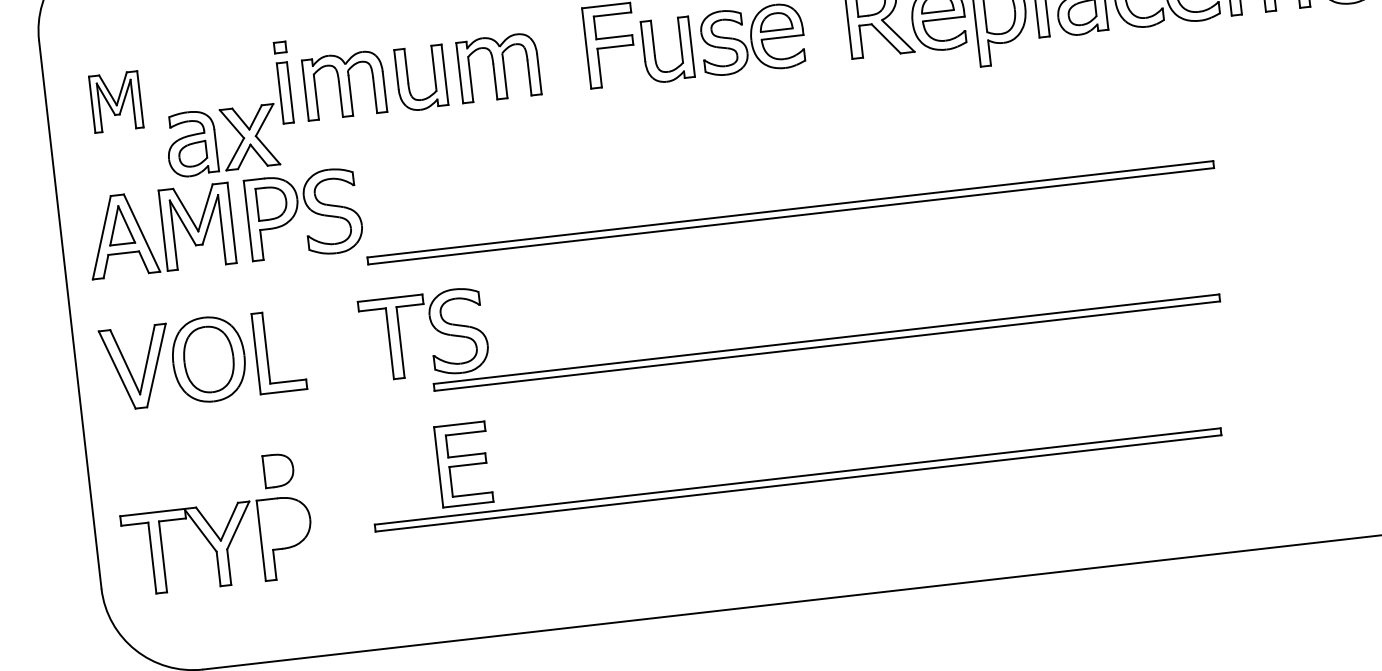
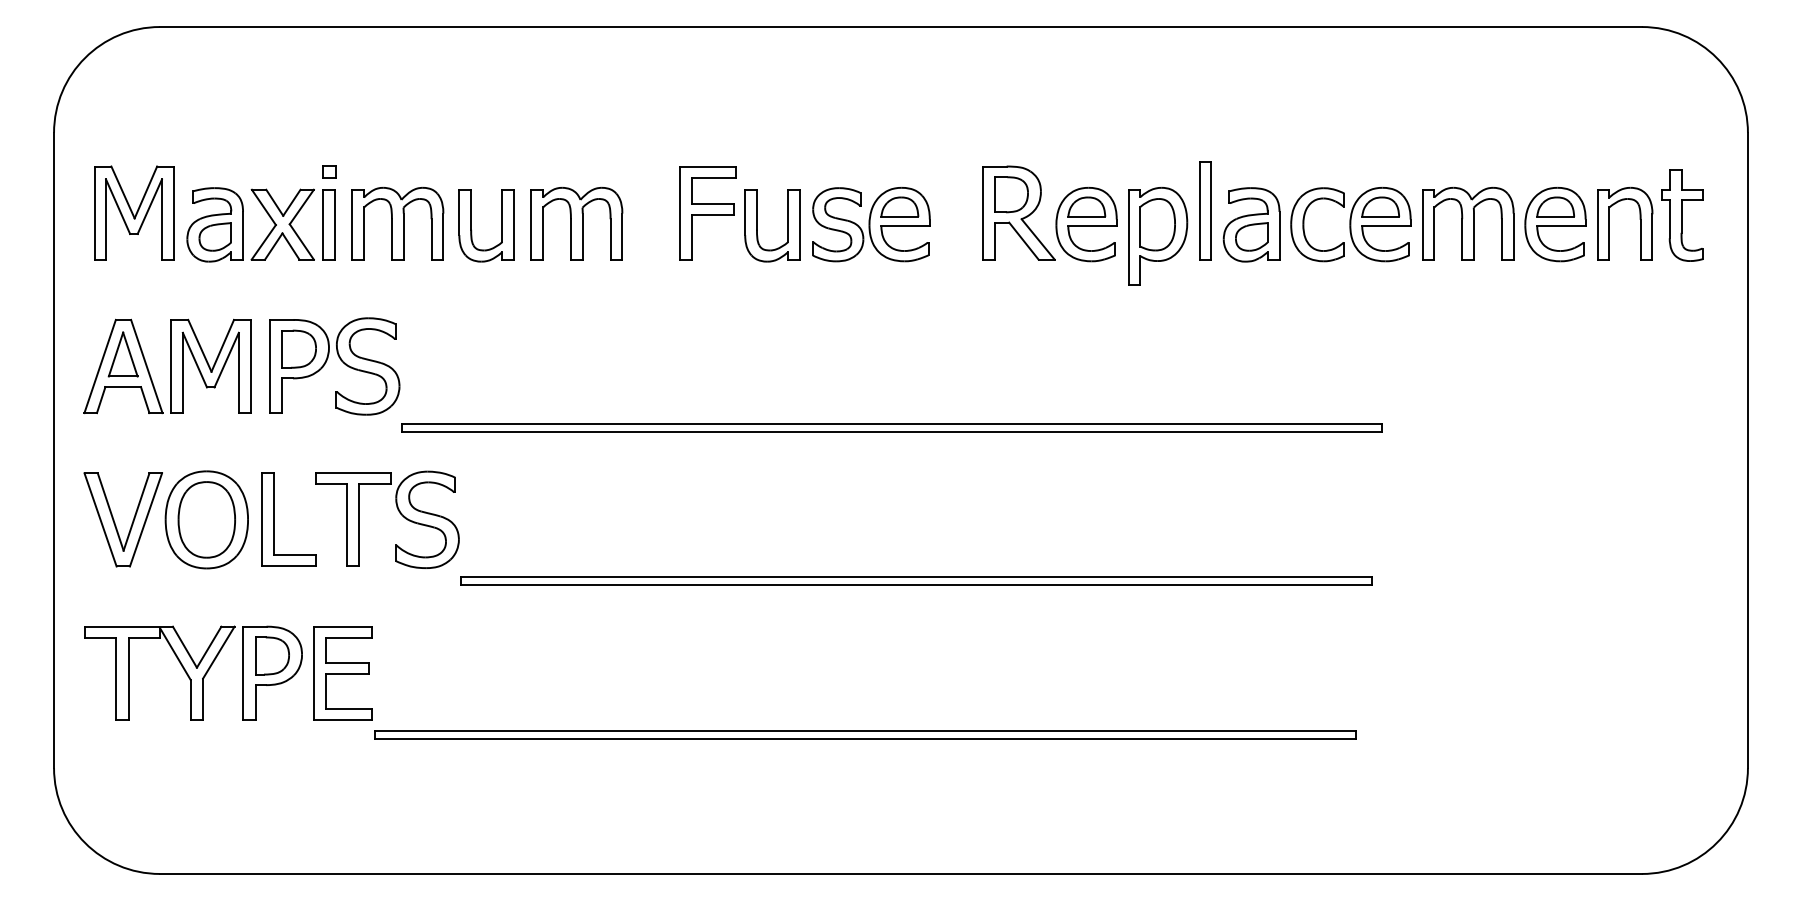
part: (116, 101) -> (134, 212), size x1.43
part: (216, 140) -> (243, 224), moved
part: (433, 328) -> (399, 513), moved
part: (463, 464) -> (342, 673), moved
part: (218, 545) -> (193, 672), moved

